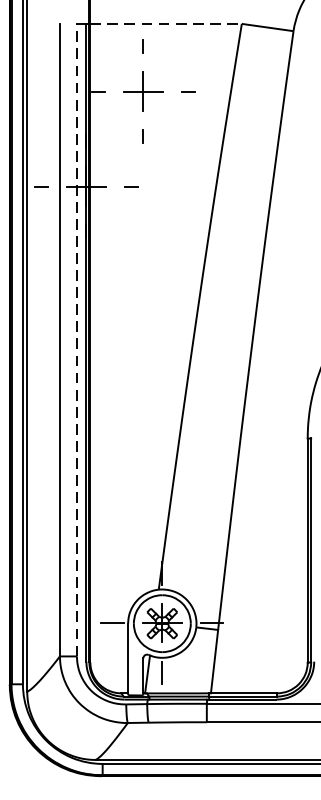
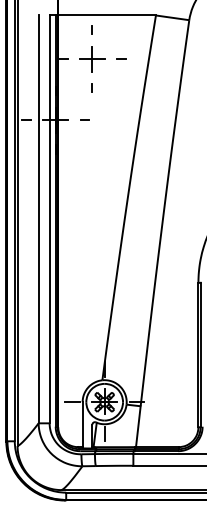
line: (166, 23) -> (107, 15), dashed -> solid
line: (76, 340) -> (49, 219), dashed -> solid

